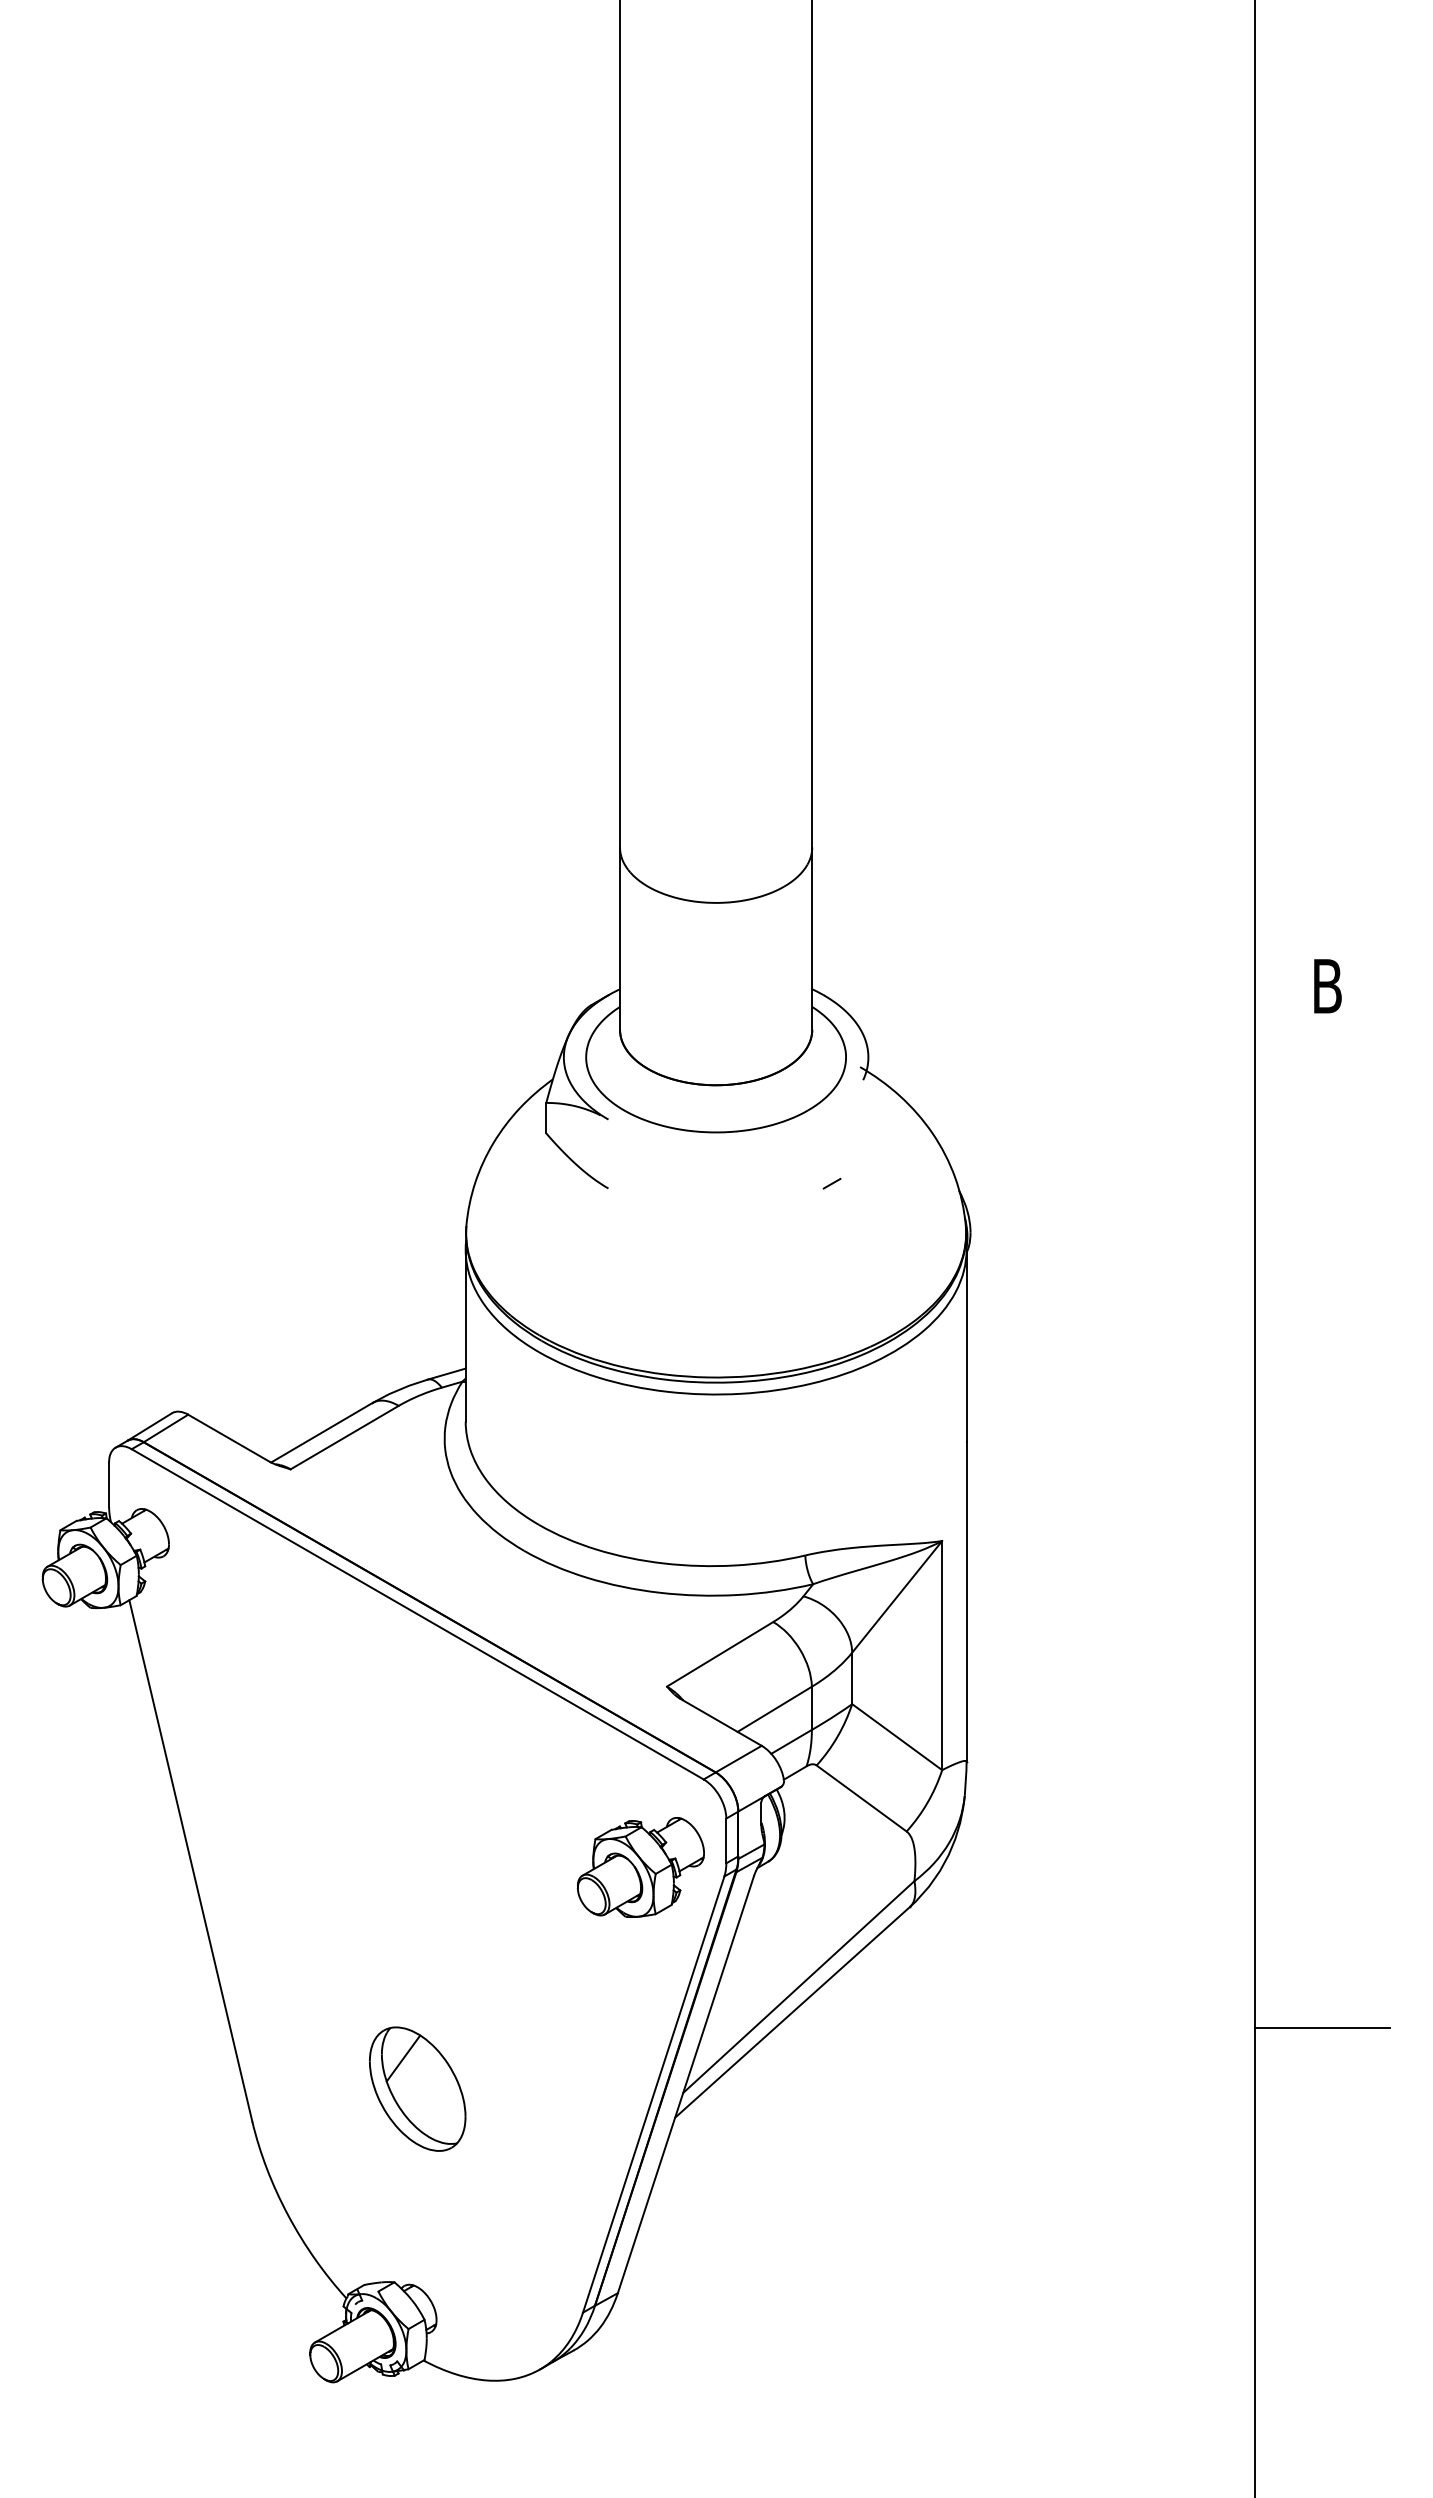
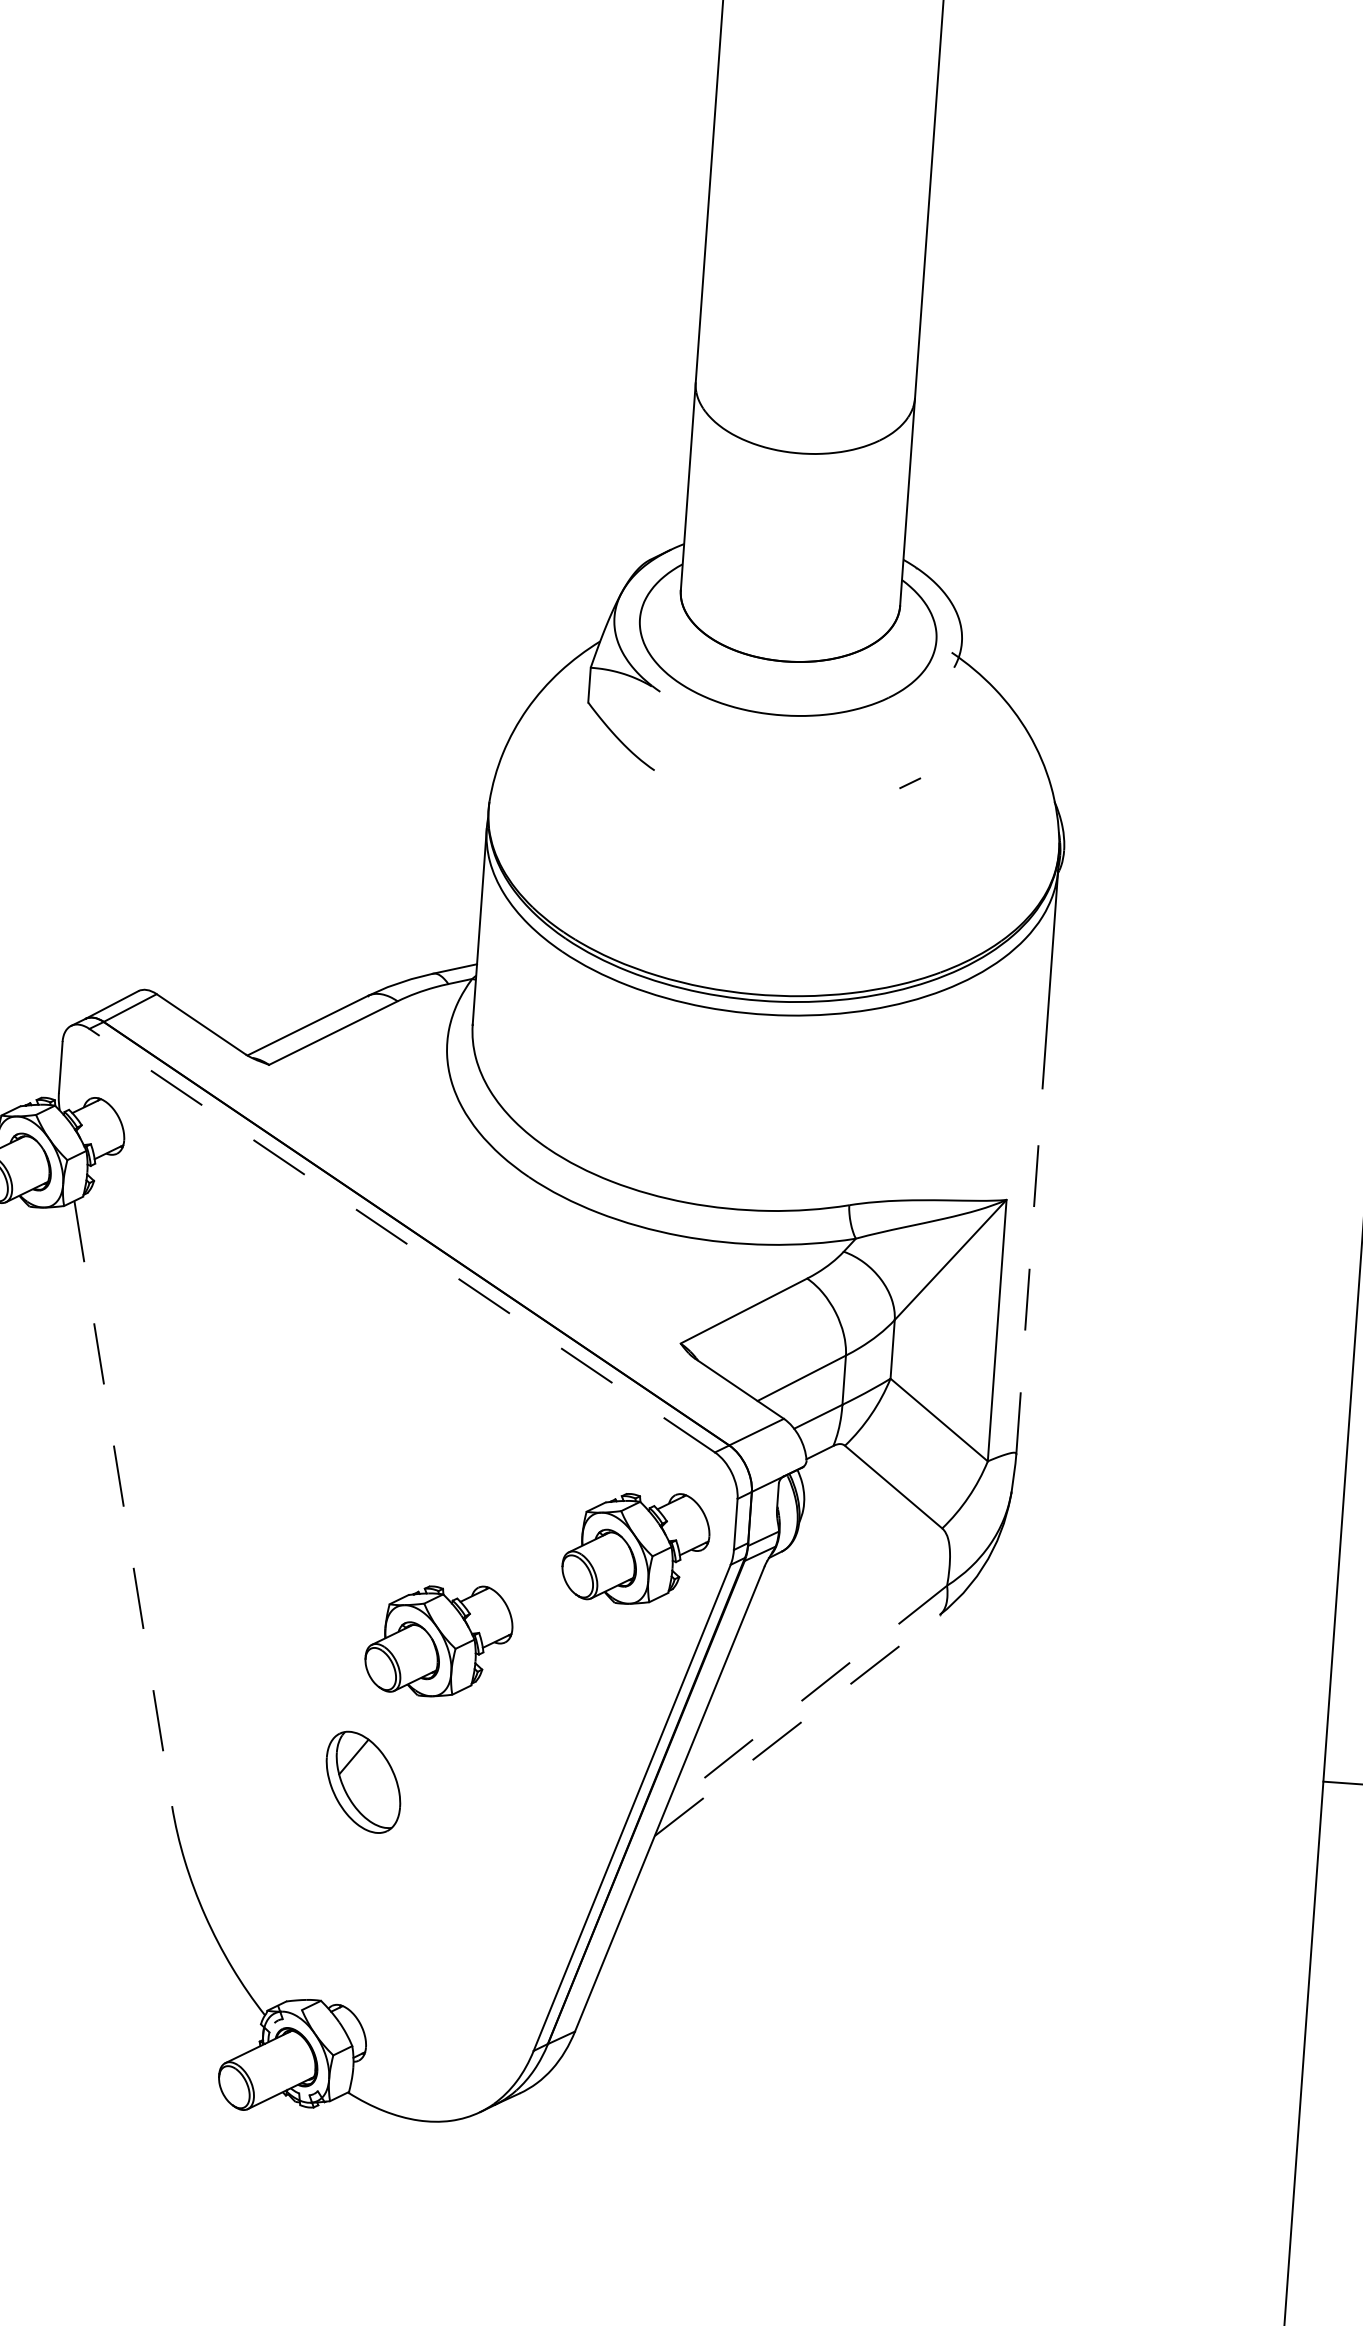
line: (966, 1601) -> (1029, 1270), solid -> dashed
line: (417, 1614) -> (401, 1240), solid -> dashed
line: (190, 1861) -> (122, 1504), solid -> dashed
part: (474, 1960) -> (438, 1640), added
line: (798, 1987) -> (806, 1697), solid -> dashed
line: (792, 2012) -> (797, 1725), solid -> dashed
part: (417, 2088) -> (363, 1781), size x0.7

